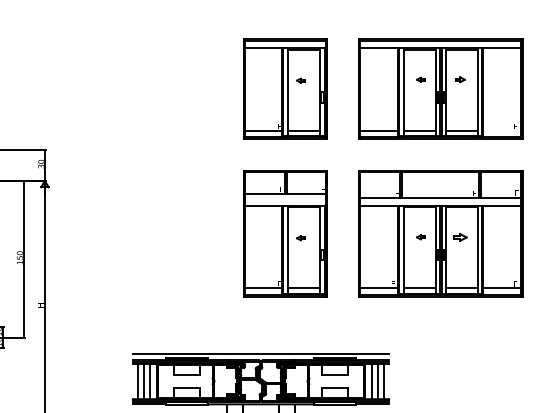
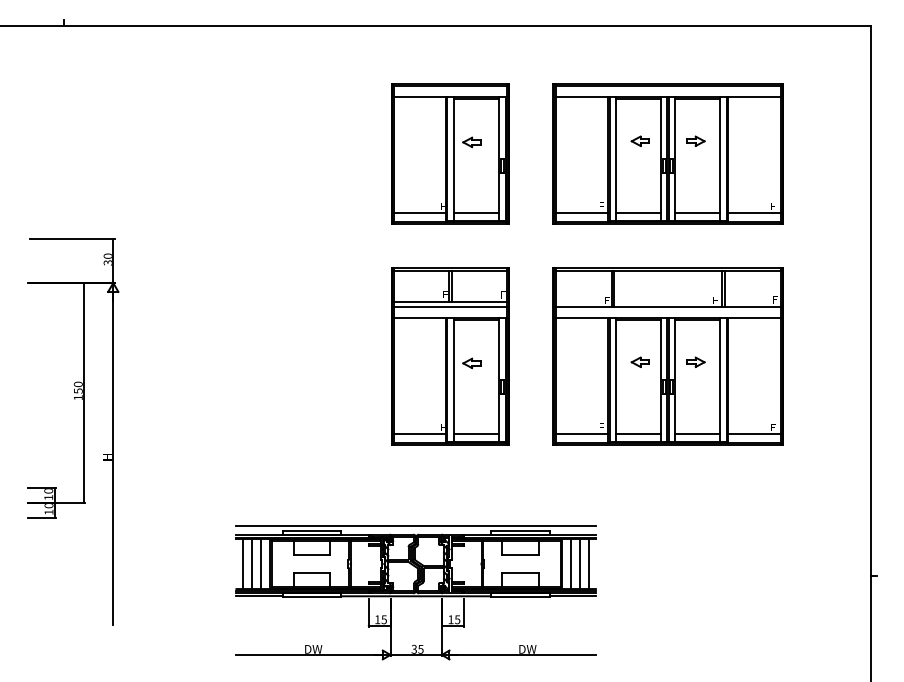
part: (420, 79) -> (639, 140), size x1.67
part: (460, 79) -> (695, 140), size x1.43
part: (300, 80) -> (471, 142), size x1.67
line: (502, 130) -> (754, 212), added
line: (285, 198) -> (450, 307), added
part: (420, 236) -> (639, 361), size x1.67
part: (300, 238) -> (471, 363), size x1.67

